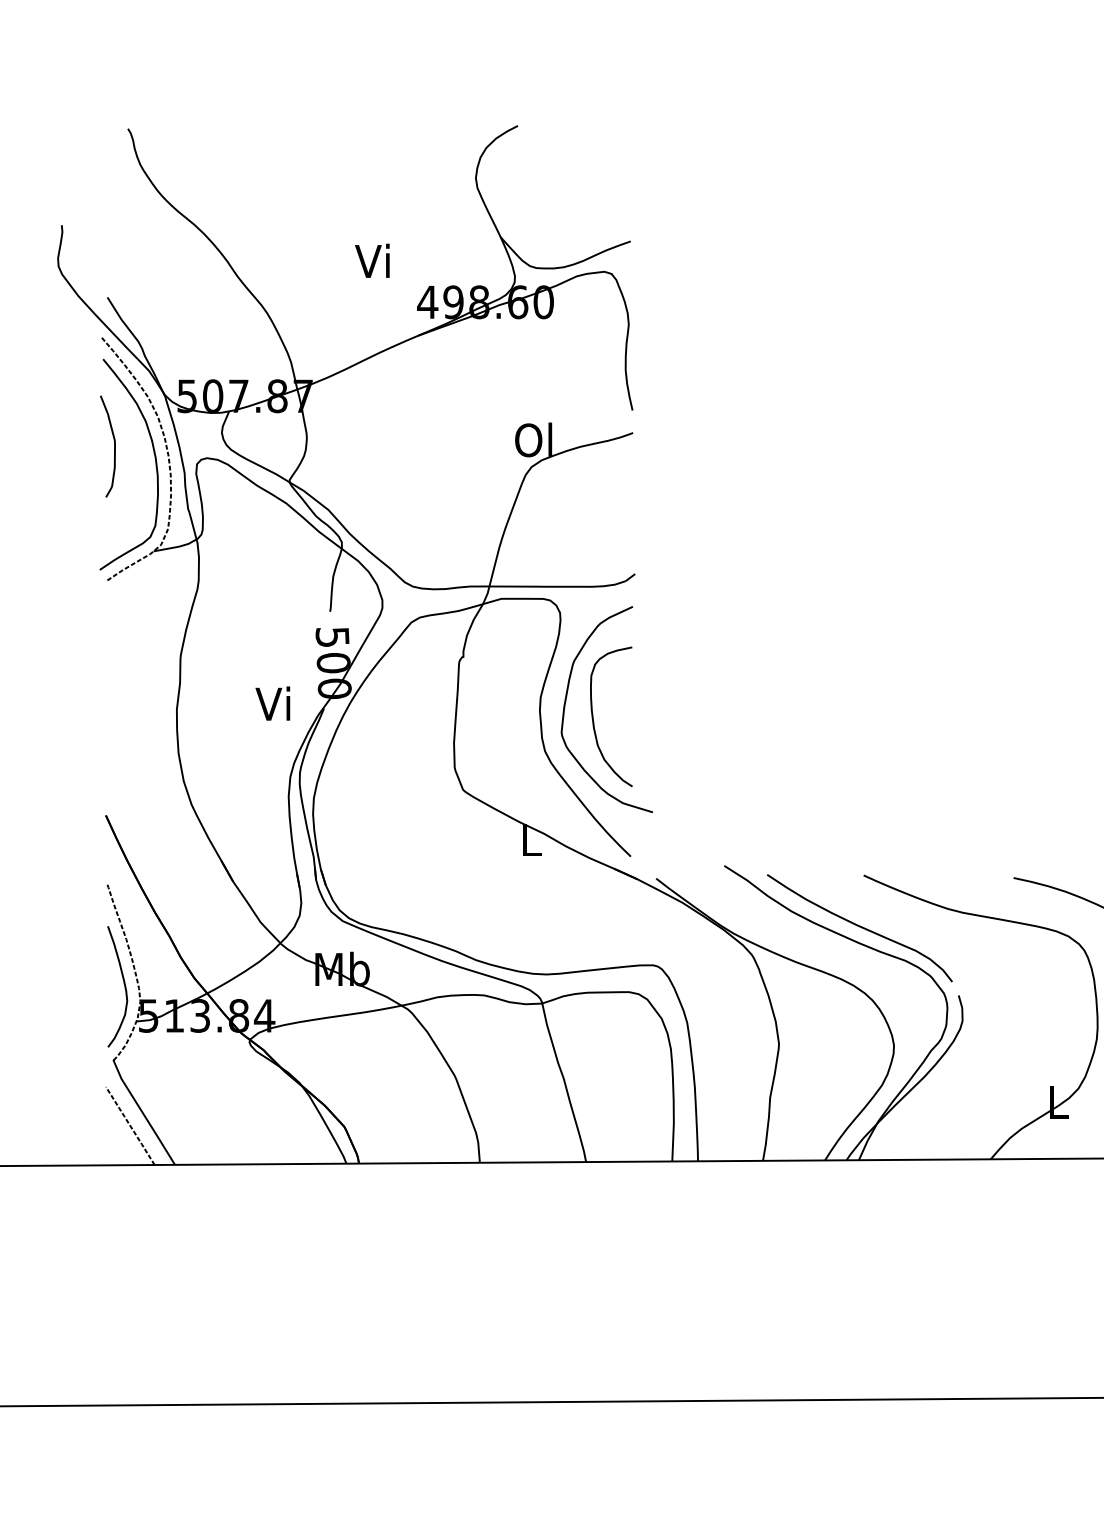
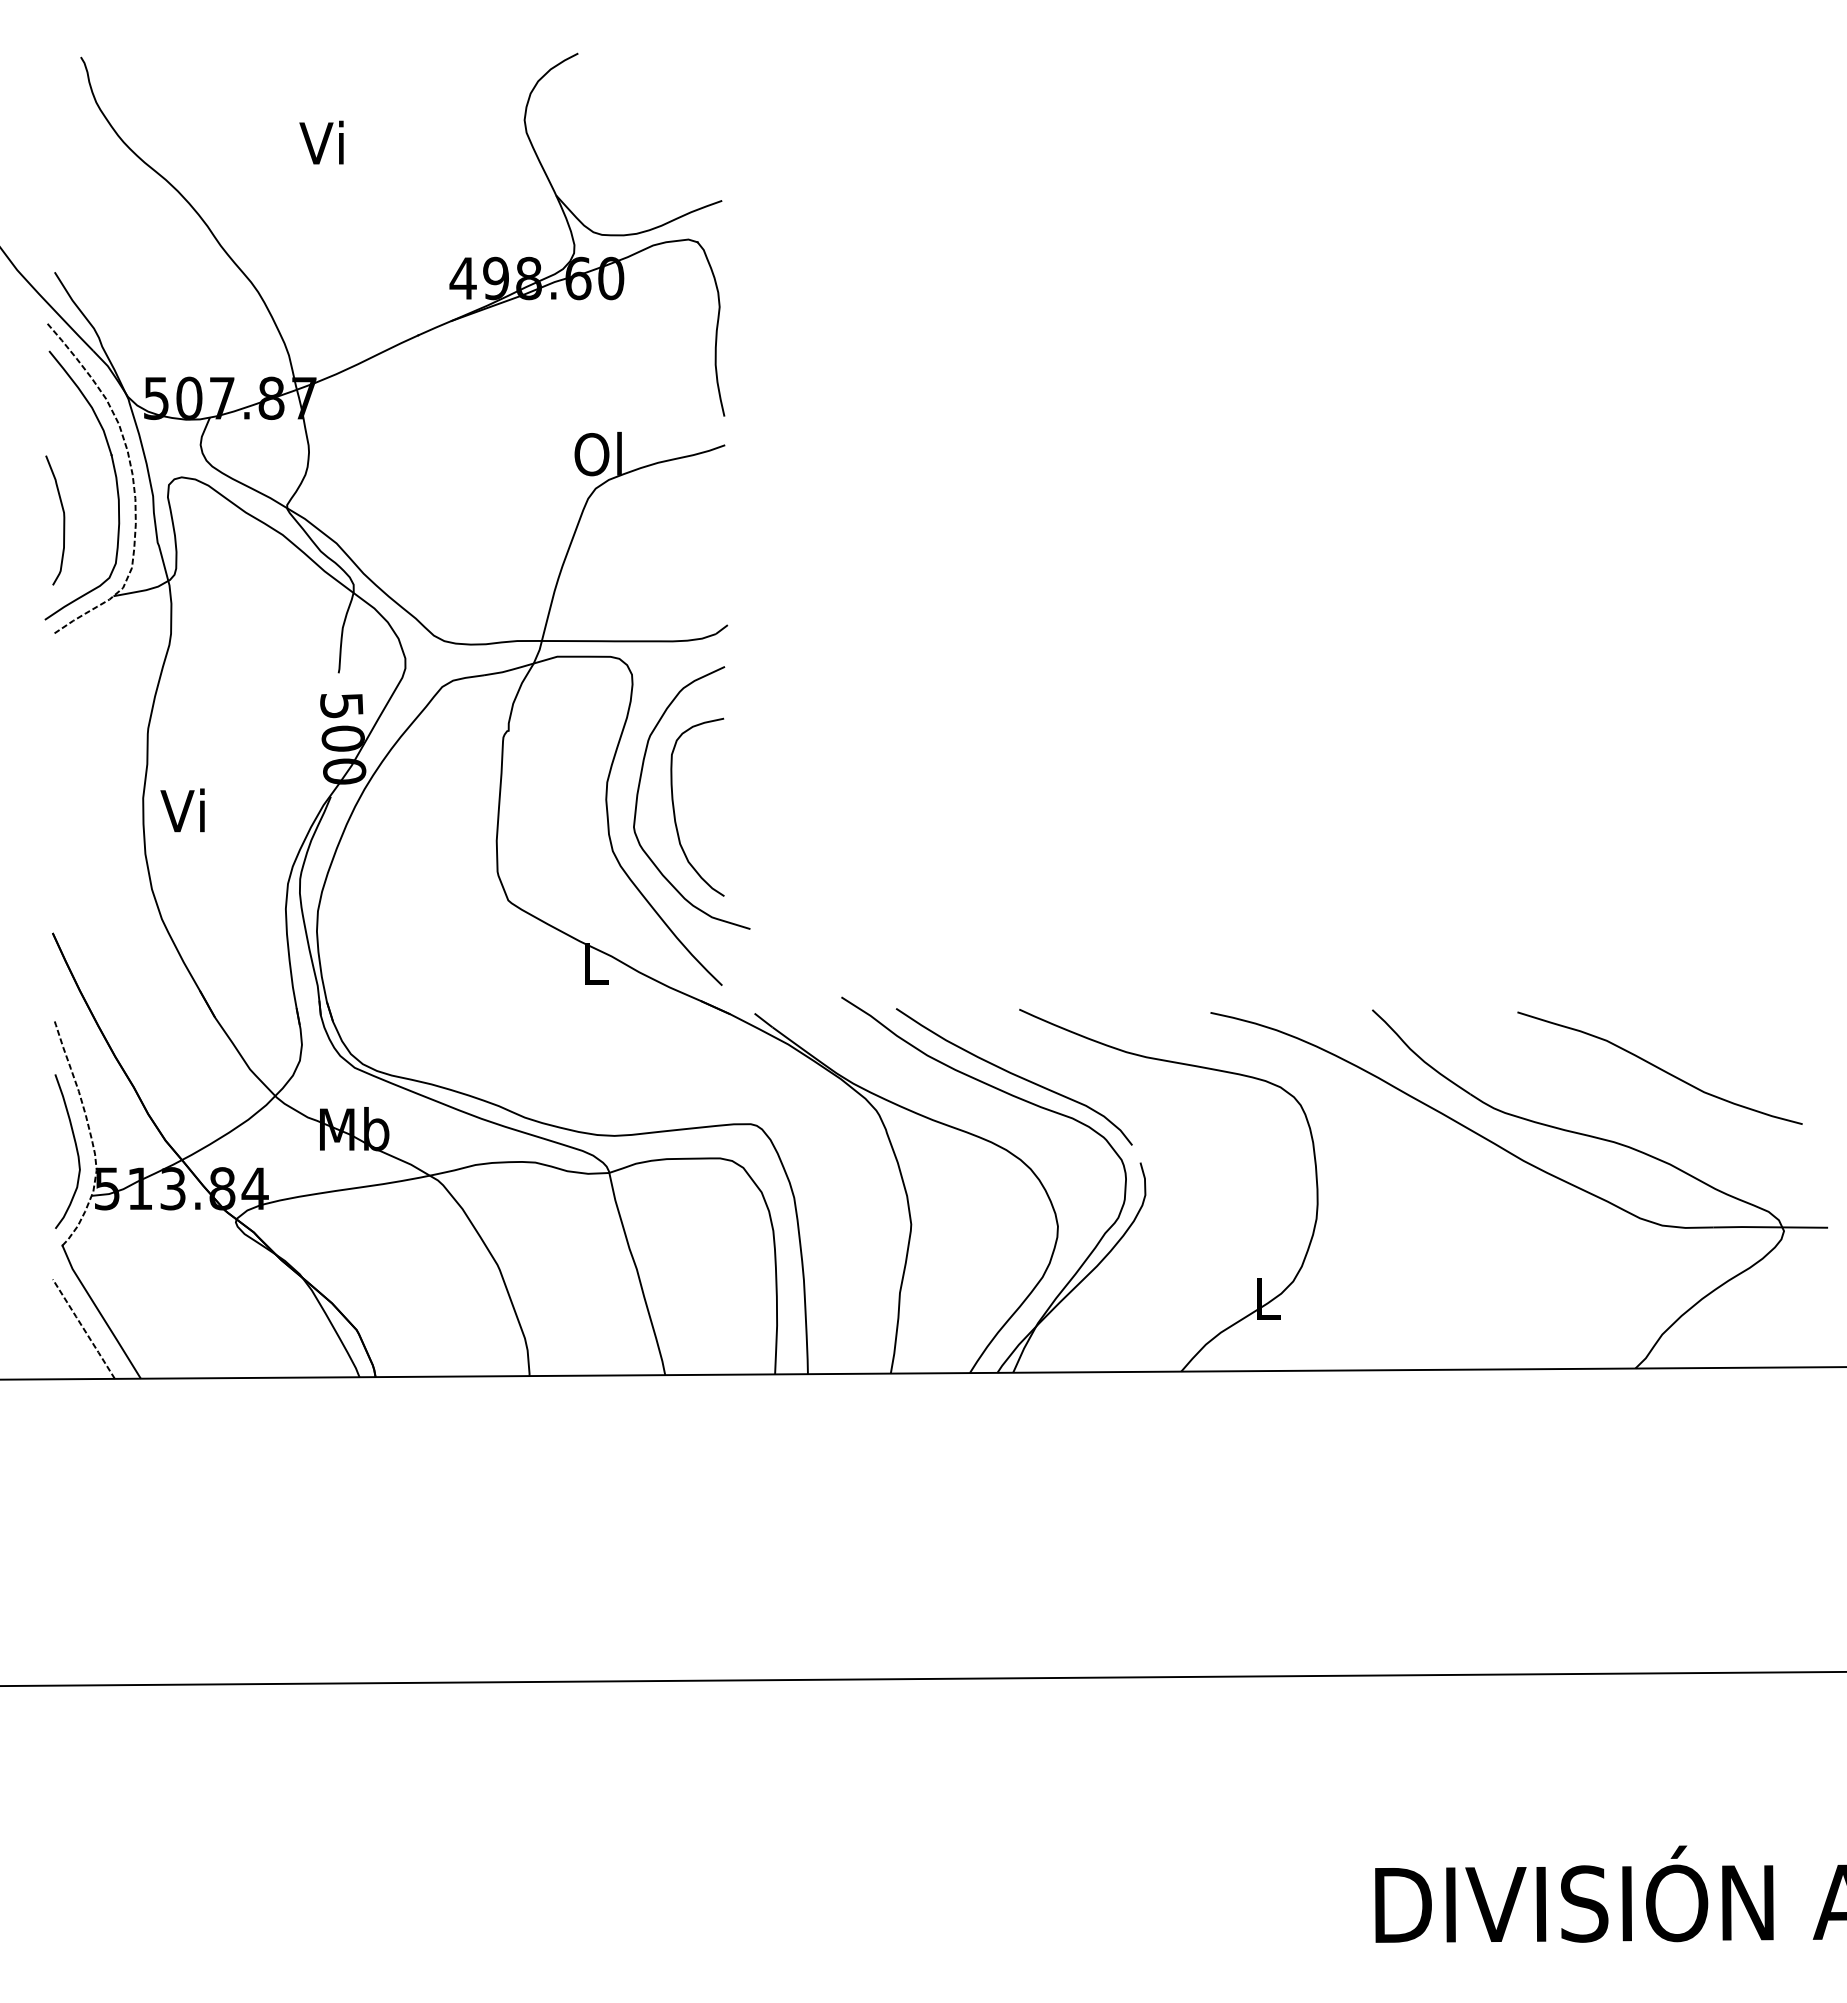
text: (372, 260) -> (321, 142), moved
curve: (114, 446) -> (63, 520), moved
text: (272, 703) -> (182, 810), moved

